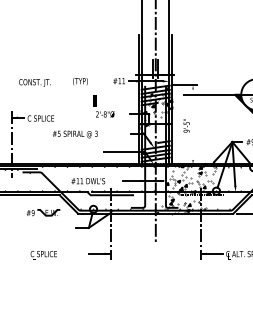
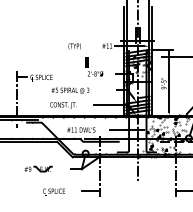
text: (34, 82) -> (63, 105), moved
line: (193, 122) -> (169, 80), added
part: (43, 212) -> (38, 168), moved
text: (43, 255) -> (53, 192), moved

